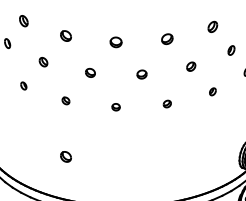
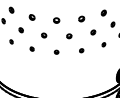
part: (64, 156) -> (31, 76), removed

